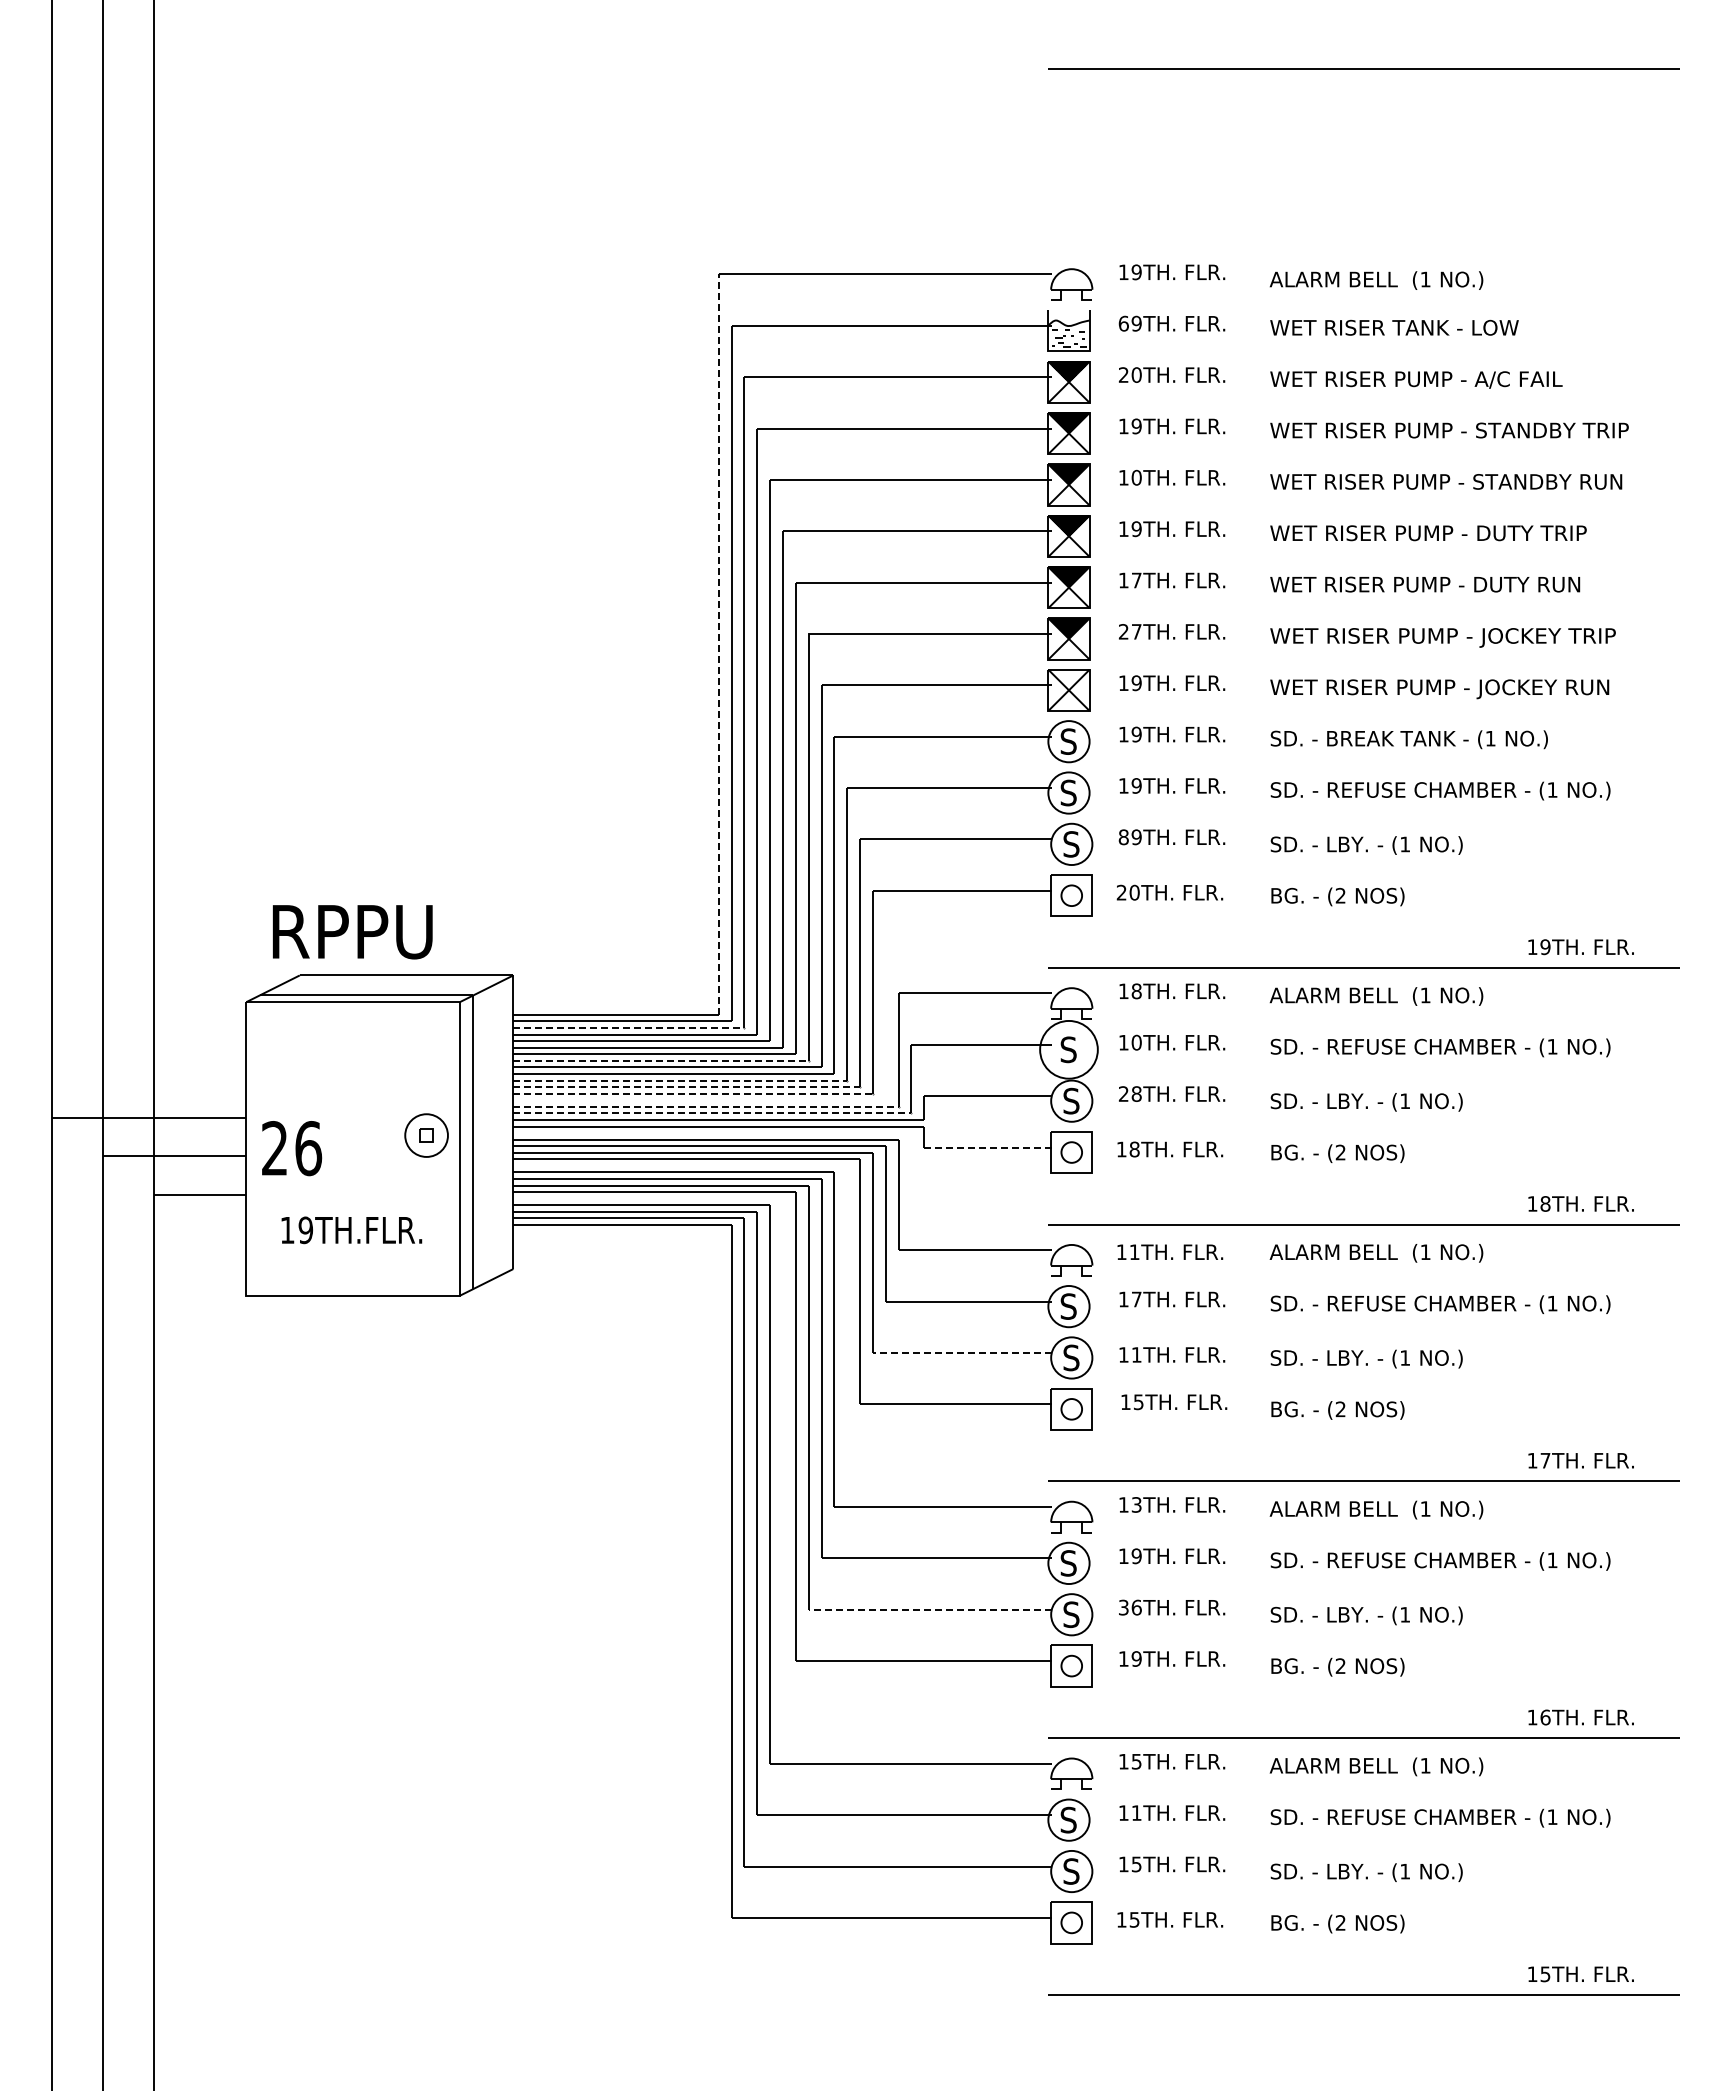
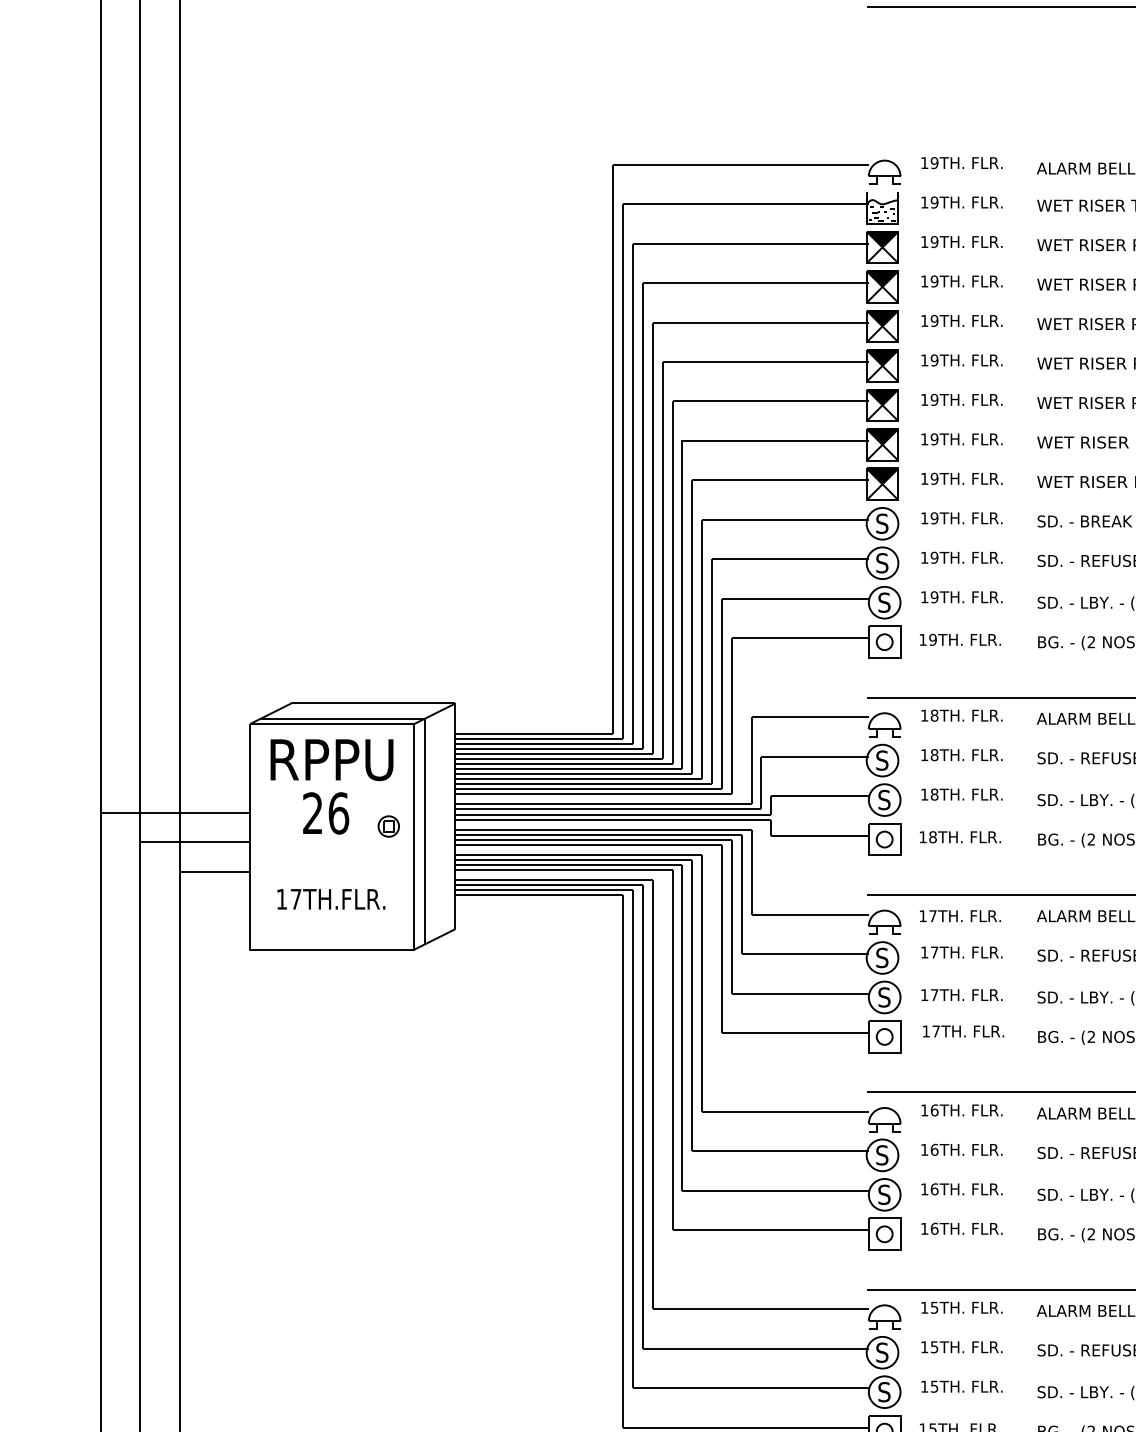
text: (1123, 323) -> (924, 202), 69TH. -> 19TH.
text: (1129, 374) -> (929, 241), 20TH. -> 19TH.
text: (1136, 477) -> (934, 320), 10TH. -> 19TH.
text: (1136, 580) -> (934, 399), 17TH. -> 19TH.
text: (1129, 631) -> (929, 439), 27TH. -> 19TH.
line: (718, 644) -> (613, 449), dashed -> solid
hatch: (1068, 679) -> (882, 475), added
text: (1123, 837) -> (924, 597), 89TH. -> 19TH.
text: (1127, 892) -> (927, 639), 20TH. -> 19TH.
text: (352, 932) -> (331, 760), moved
line: (629, 1027) -> (544, 743), dashed -> solid
text: (1136, 1042) -> (934, 754), 10TH. -> 18TH.
circle: (1068, 1049) -> (882, 760), size x0.71
line: (662, 1060) -> (570, 768), dashed -> solid
line: (681, 1080) -> (584, 784), dashed -> solid
line: (687, 1087) -> (589, 789), dashed -> solid
line: (694, 1093) -> (594, 794), dashed -> solid
text: (1123, 1093) -> (924, 794), 28TH. -> 18TH.
line: (706, 1106) -> (603, 804), dashed -> solid
line: (712, 1113) -> (608, 809), dashed -> solid
circle: (426, 1135) -> (388, 826), size x0.62
line: (988, 1147) -> (820, 835), dashed -> solid
text: (292, 1148) -> (326, 813), moved
text: (305, 1230) -> (295, 899), 19TH.FLR. -> 17TH.FLR.
text: (1134, 1251) -> (932, 915), 11TH. -> 17TH.
line: (962, 1352) -> (800, 993), dashed -> solid
text: (1136, 1354) -> (934, 994), 11TH. -> 17TH.
text: (1138, 1402) -> (935, 1031), 15TH. -> 17TH.
text: (1136, 1504) -> (934, 1110), 13TH. -> 16TH.
text: (1136, 1556) -> (934, 1150), 19TH. -> 16TH.
text: (1123, 1607) -> (924, 1189), 36TH. -> 16TH.
line: (930, 1609) -> (776, 1190), dashed -> solid
text: (1136, 1658) -> (934, 1228), 19TH. -> 16TH.
text: (1136, 1812) -> (934, 1346), 11TH. -> 15TH.

